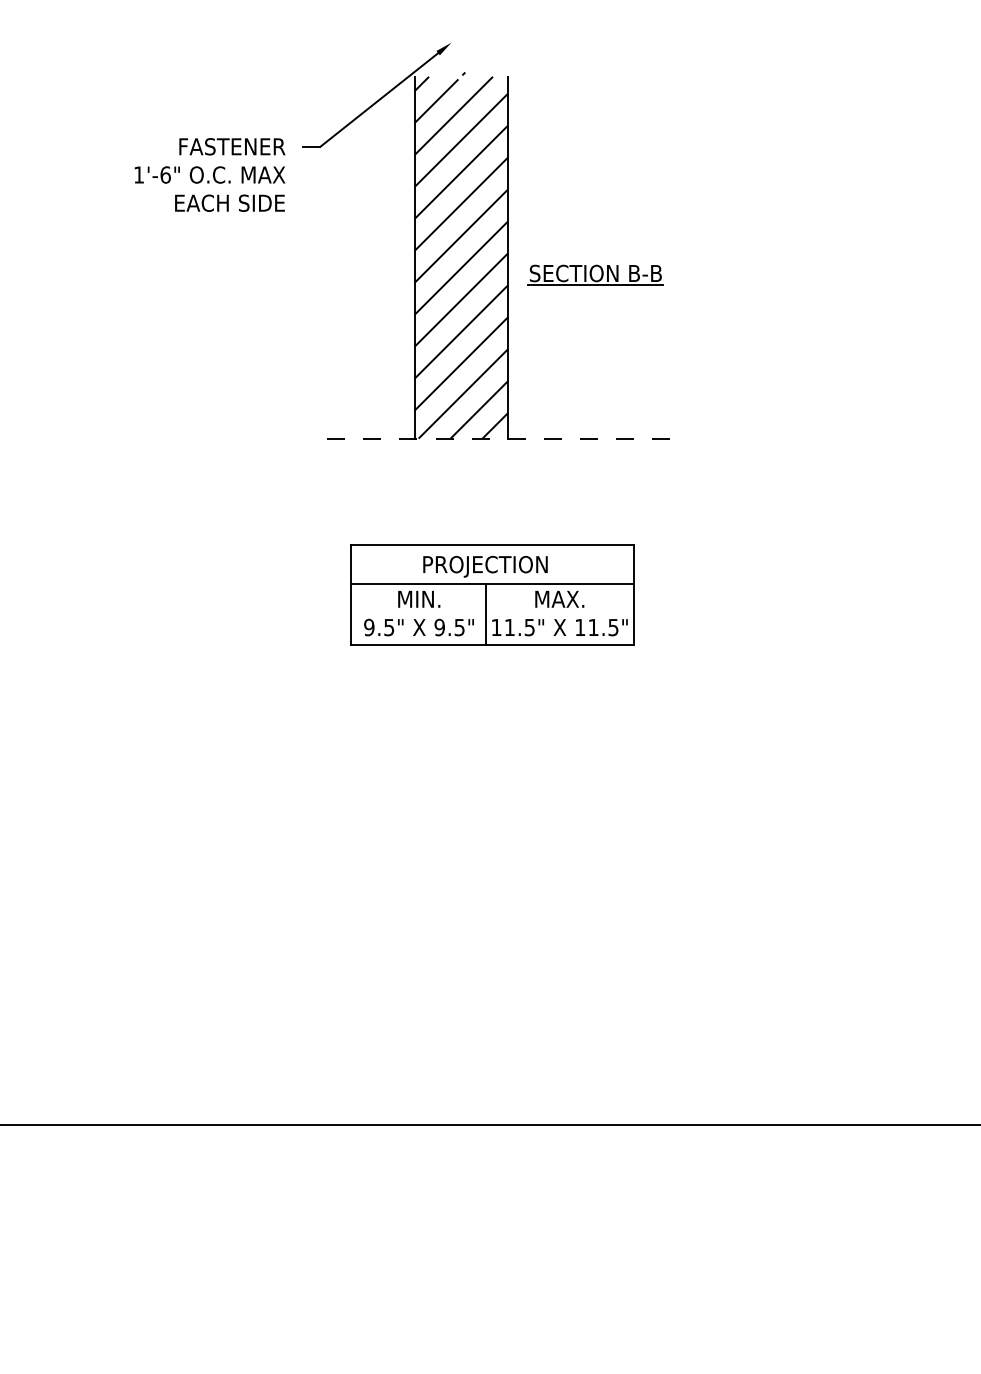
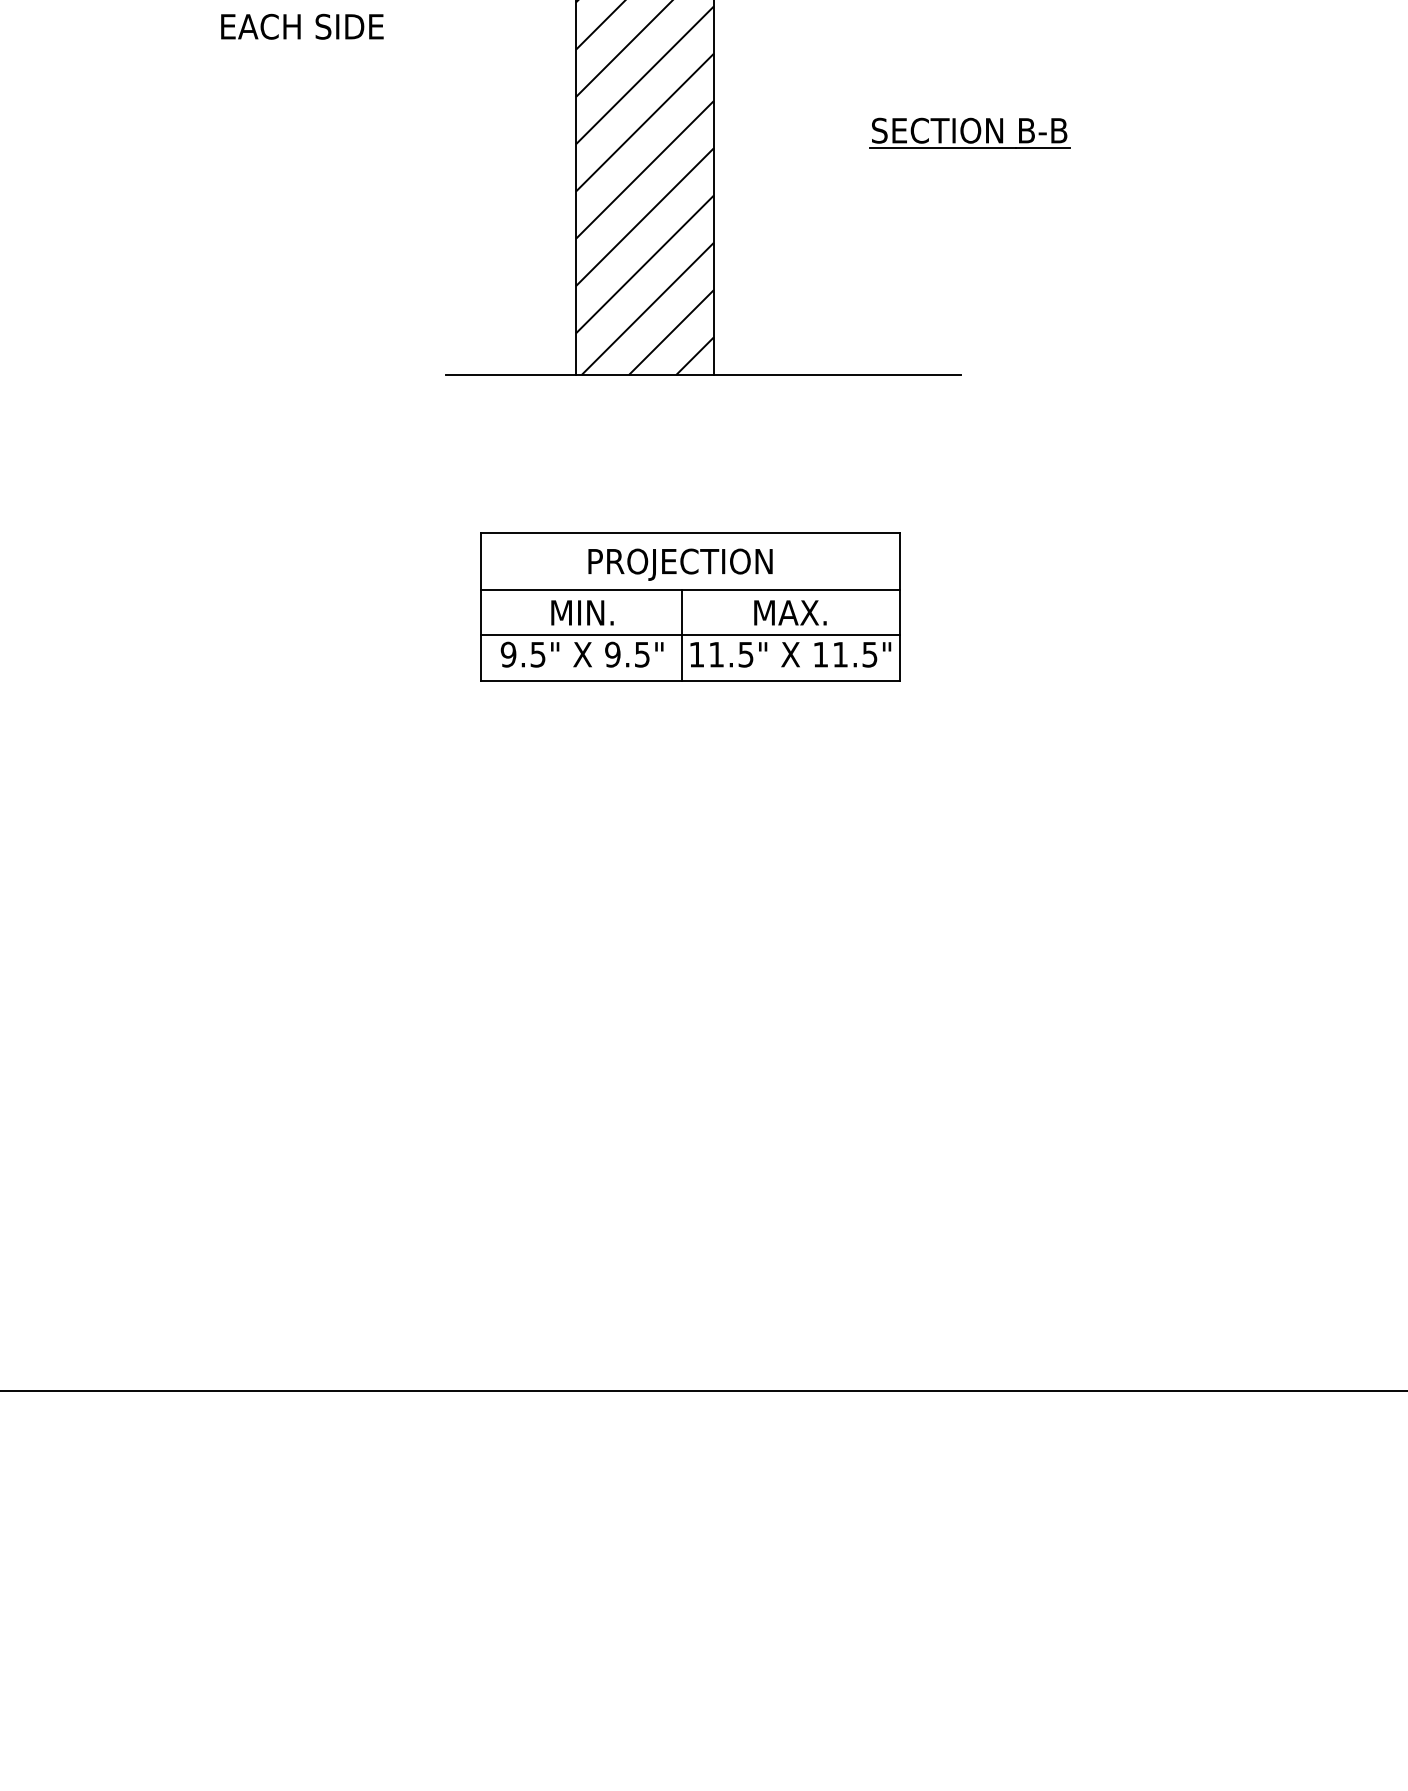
part: (595, 274) -> (969, 132), moved
line: (500, 438) -> (702, 374), dashed -> solid
line: (491, 614) -> (689, 635), added

